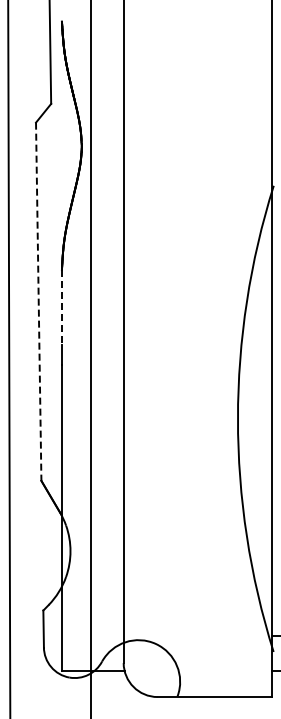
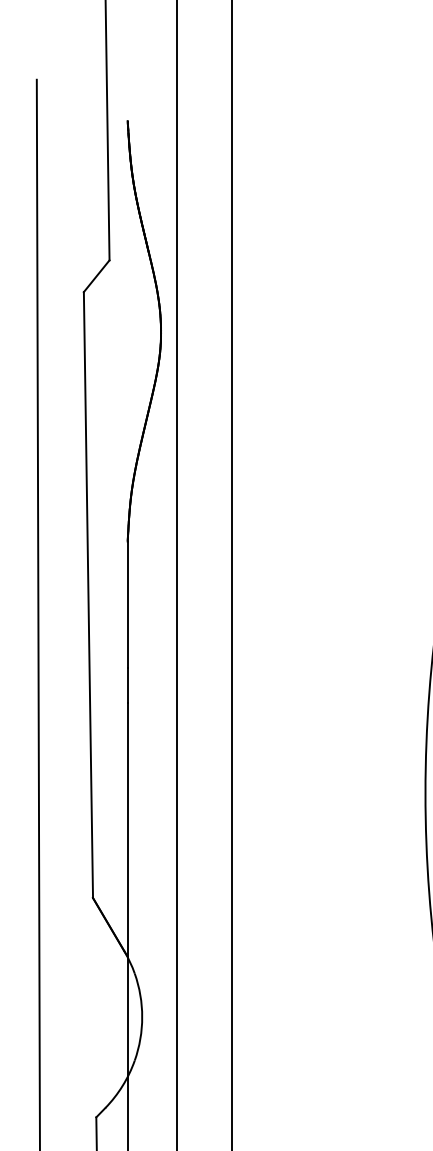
line: (38, 302) -> (88, 596), dashed -> solid
line: (61, 307) -> (126, 604), dashed -> solid

